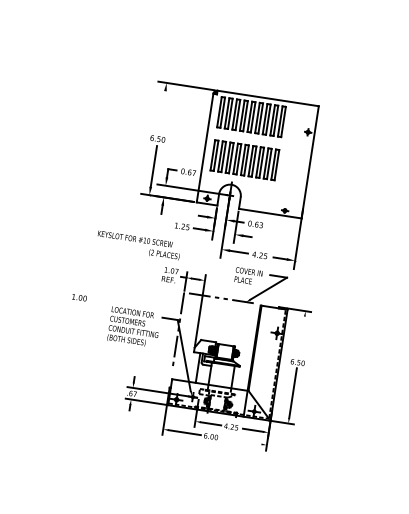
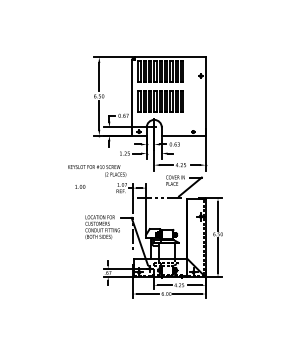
line: (162, 110) -> (99, 76), added
text: (79, 297) -> (80, 186), moved
line: (302, 337) -> (218, 216), added
line: (240, 441) -> (187, 294), added

